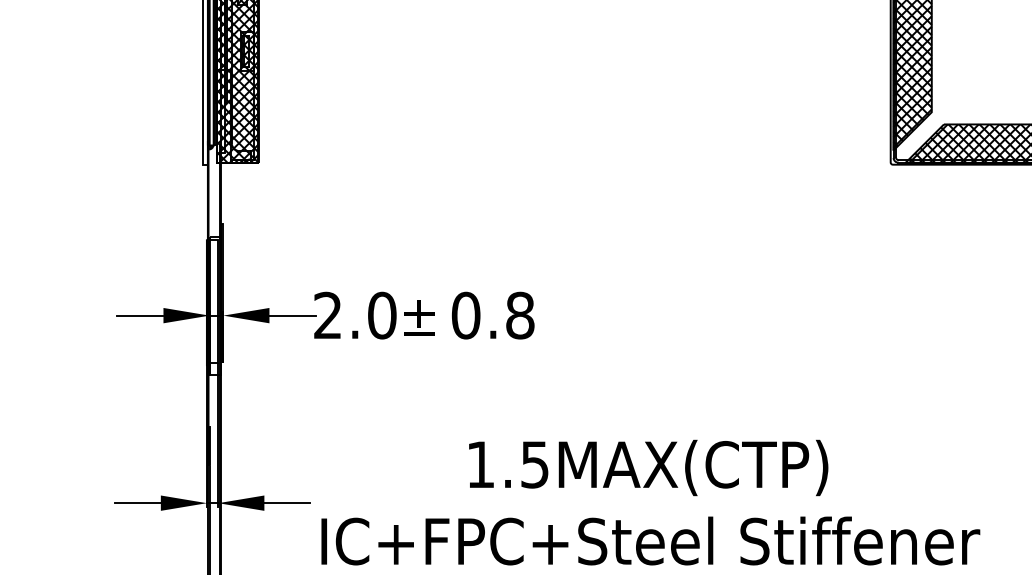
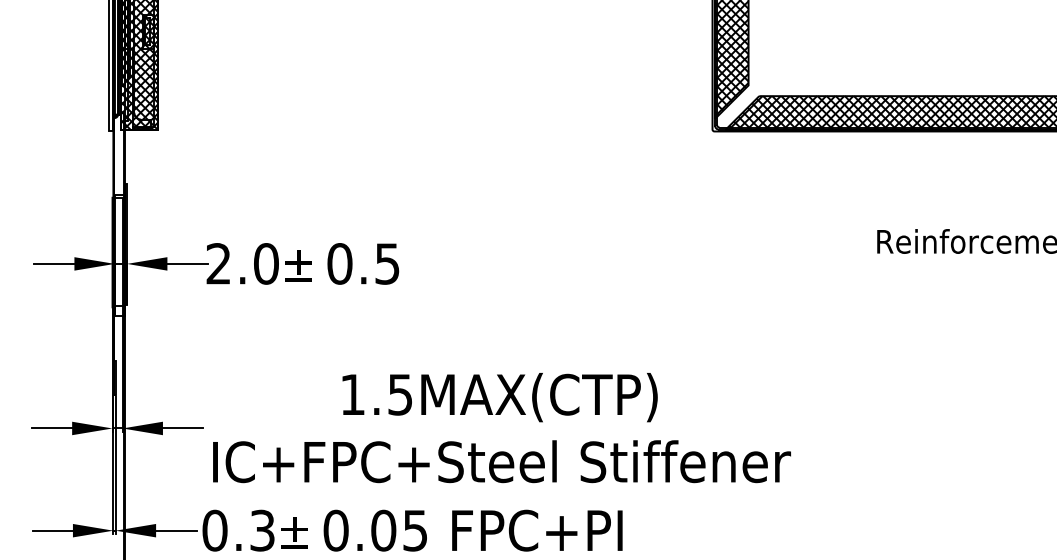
text: (520, 315) -> (387, 263), 0.8 -> 0.5

